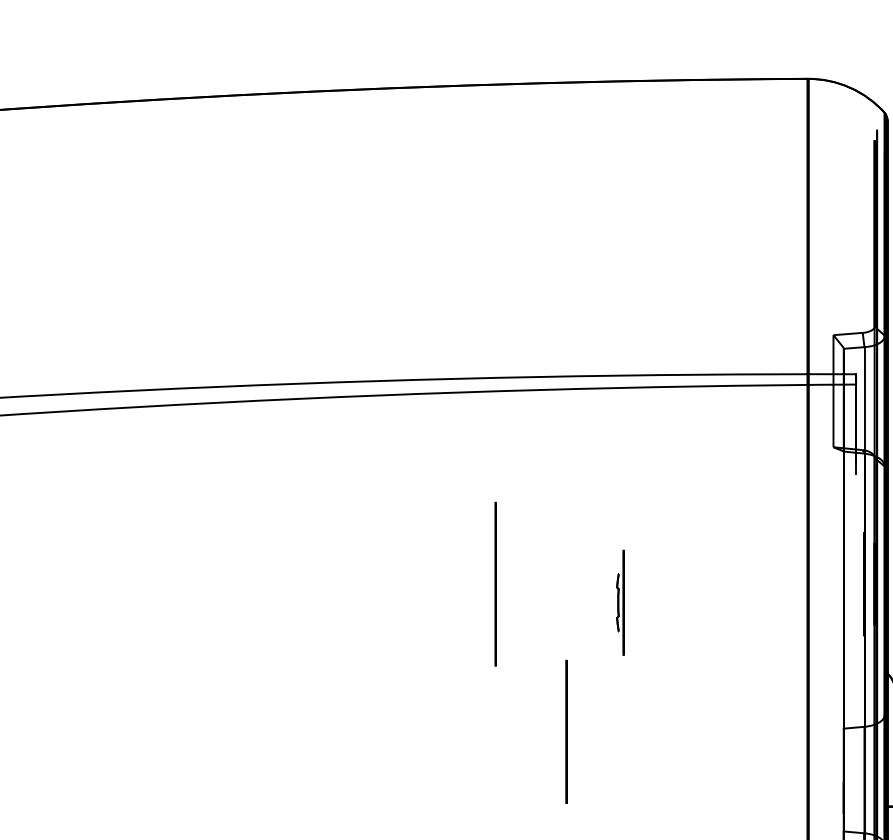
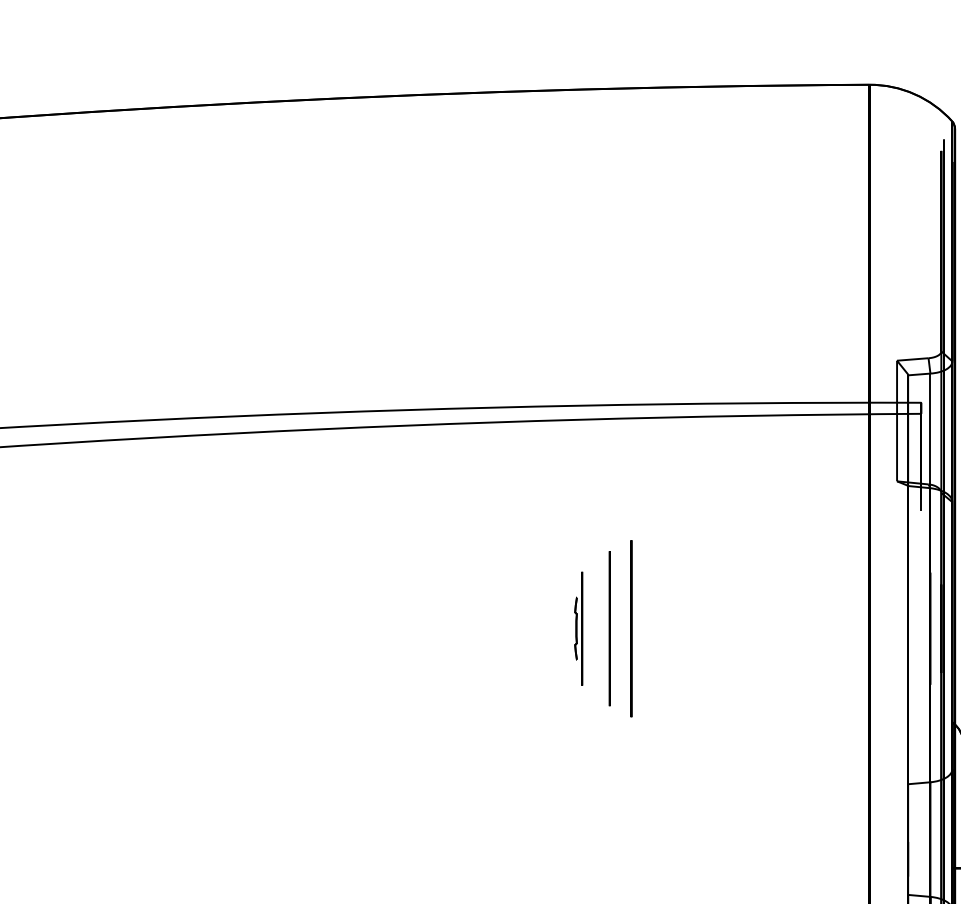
circle: (495, 583) -> (631, 628), moved
part: (620, 602) -> (578, 628), moved
circle: (566, 731) -> (609, 628), moved

